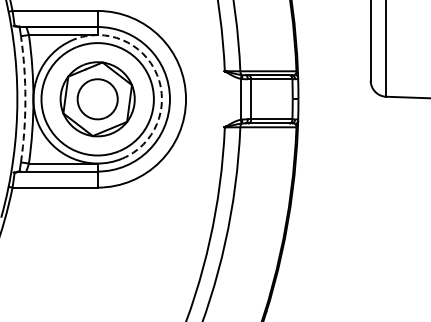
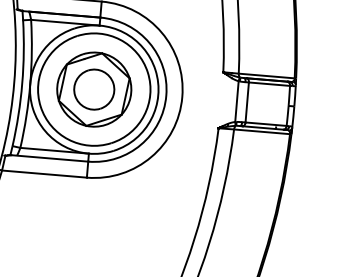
arc: (157, 74) -> (155, 69), dashed -> solid
arc: (25, 99) -> (22, 83), dashed -> solid

